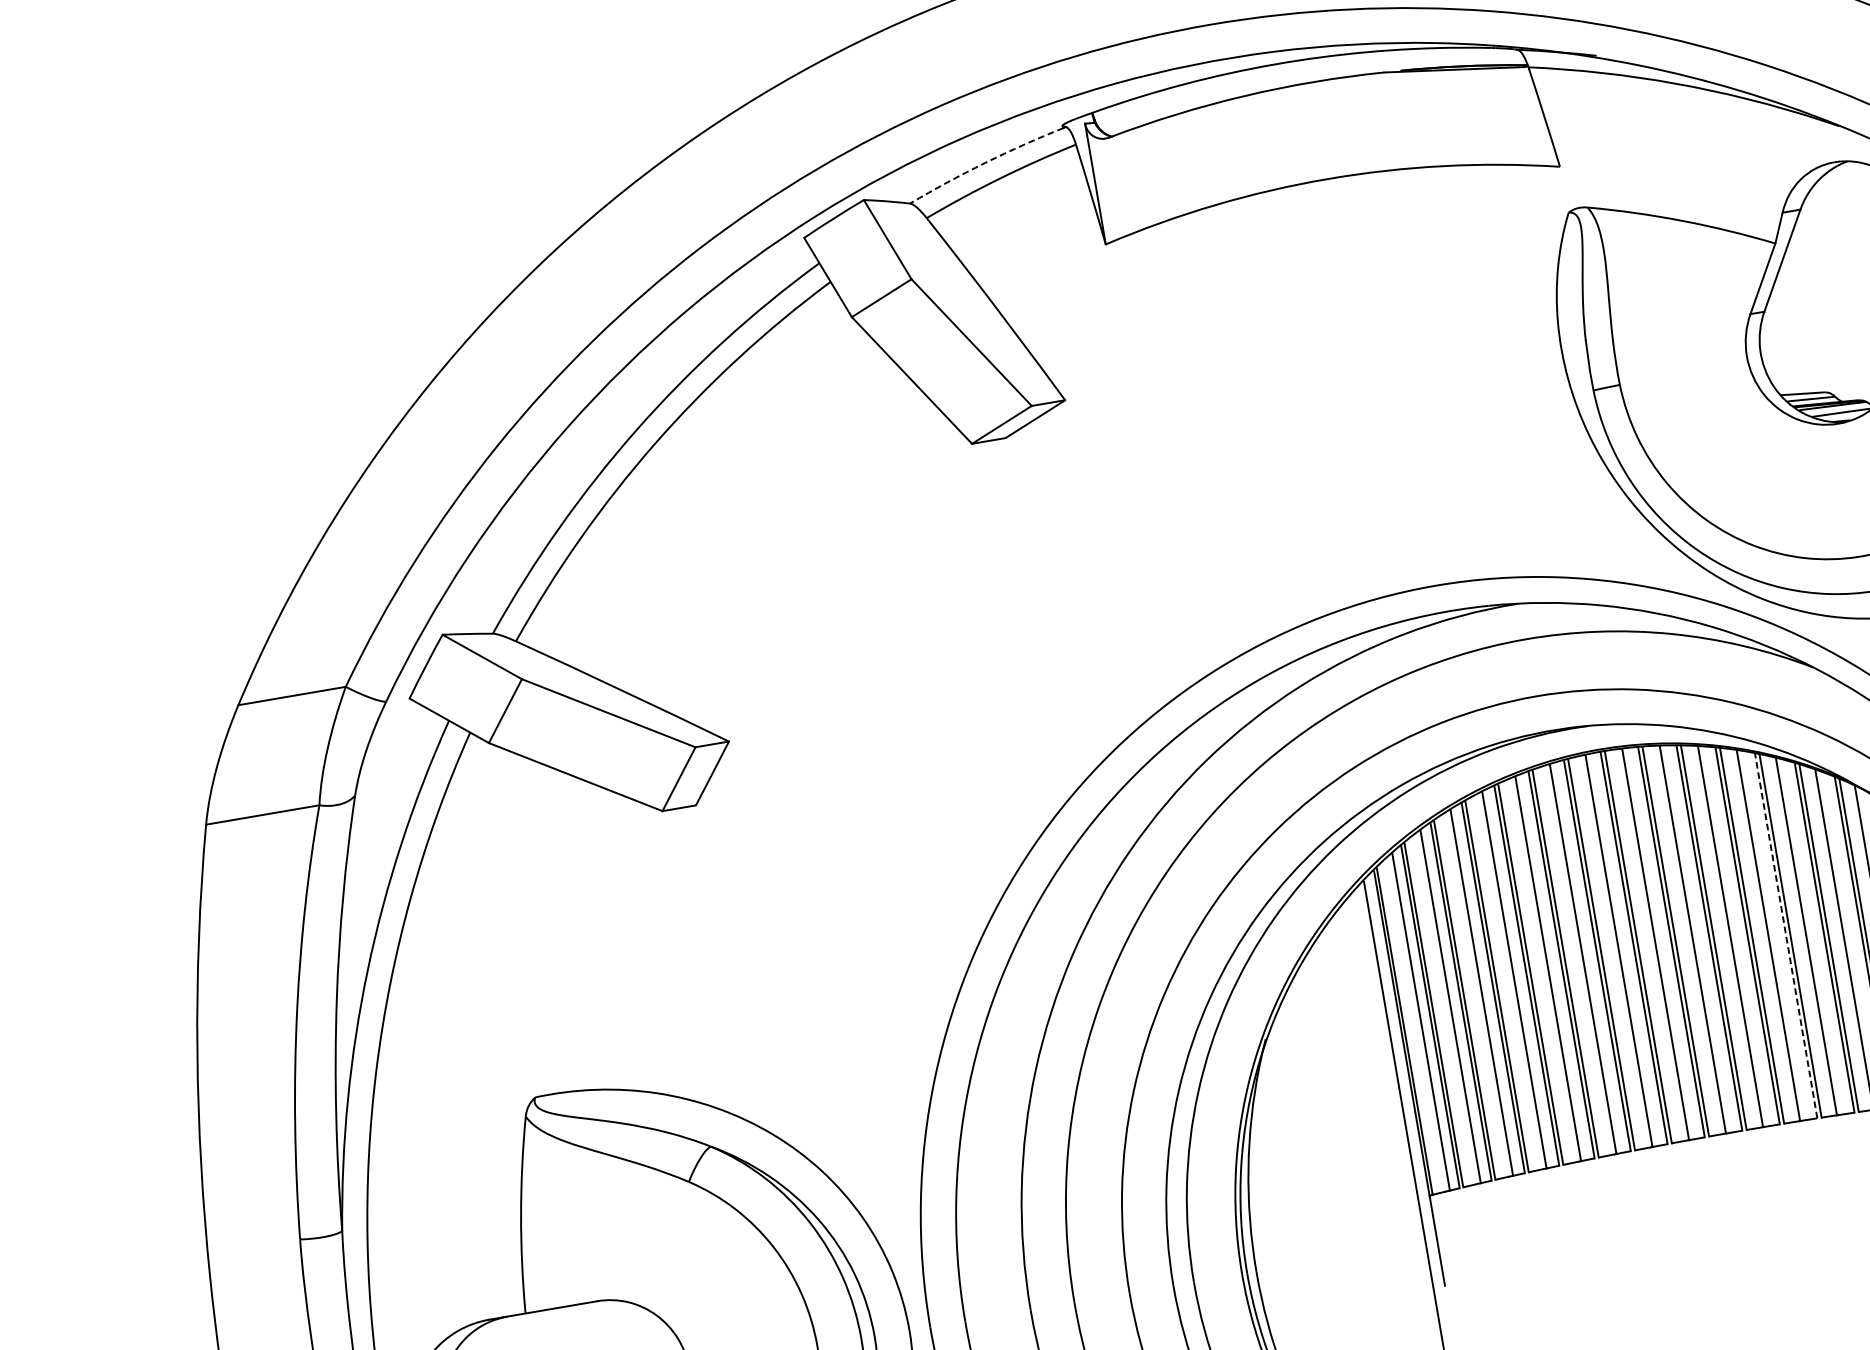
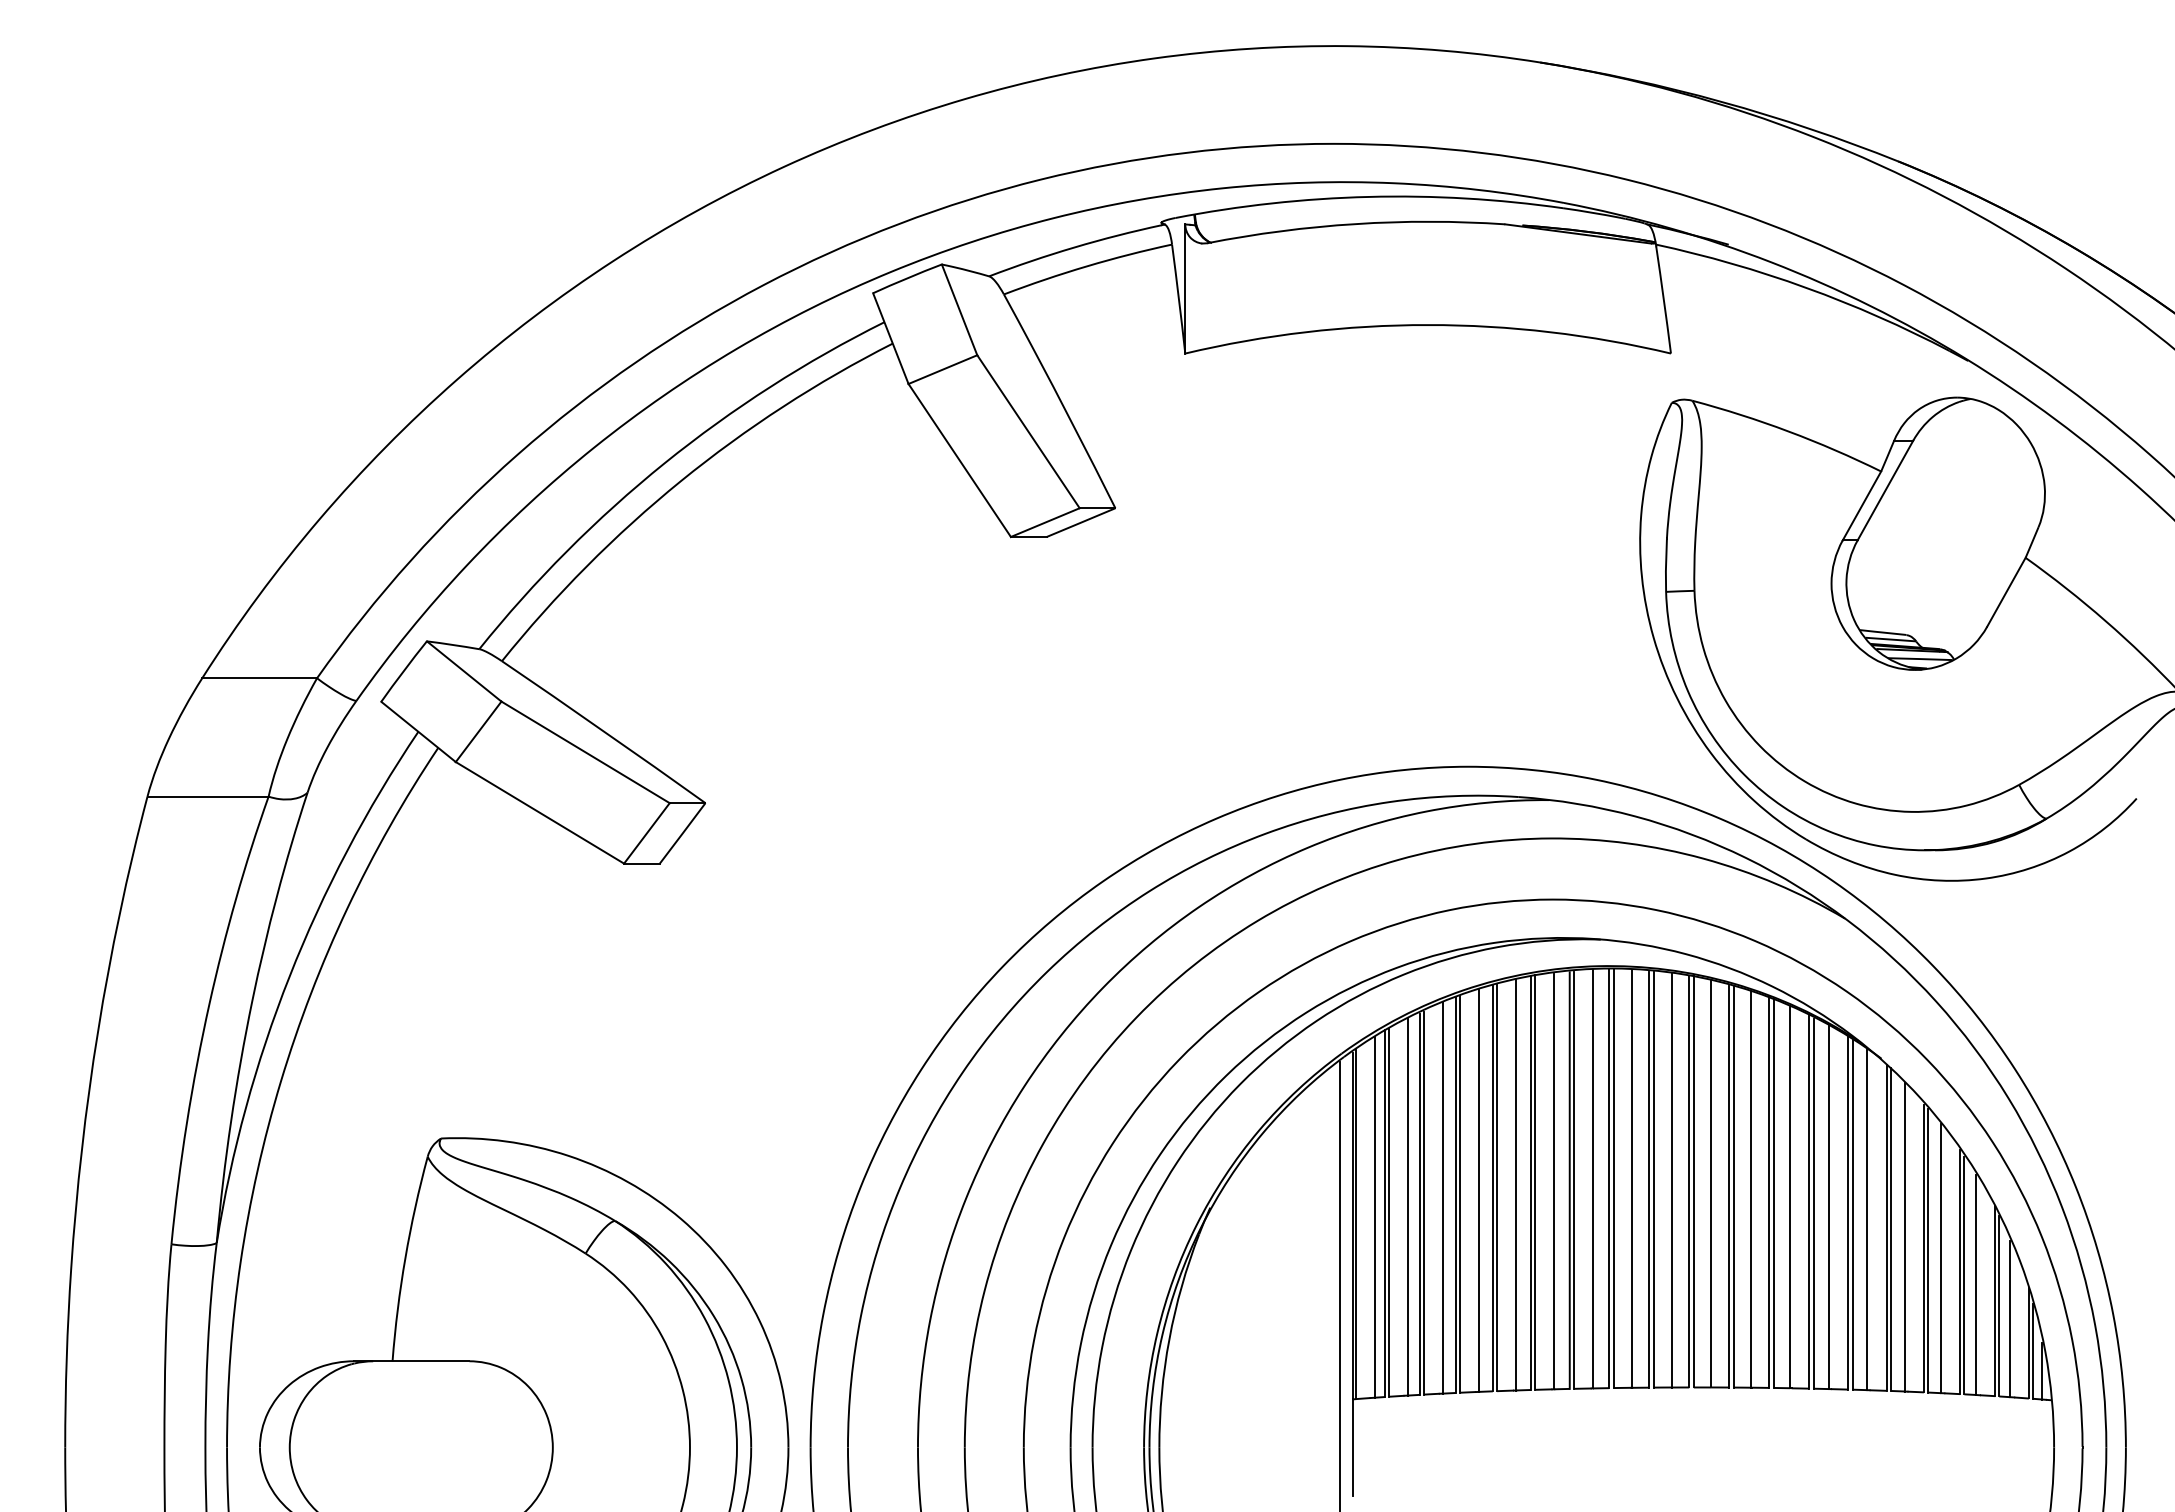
arc: (985, 162) -> (1074, 247), dashed -> solid
line: (1786, 935) -> (1769, 1192), dashed -> solid

